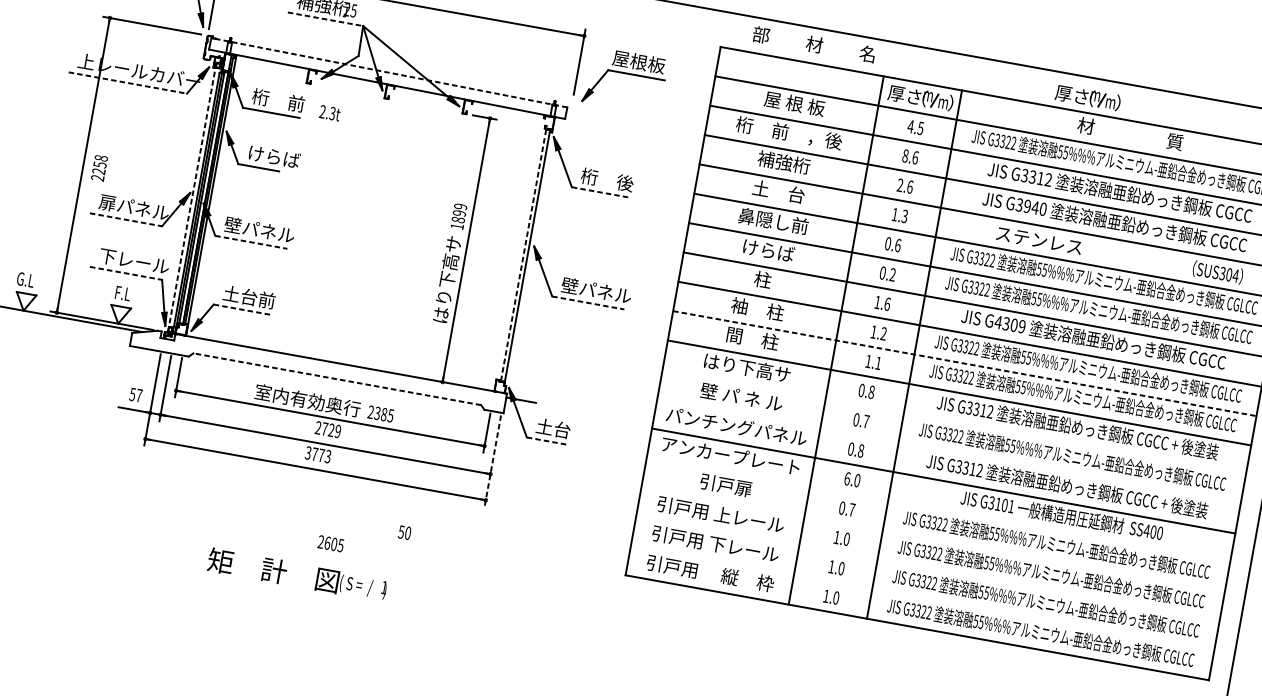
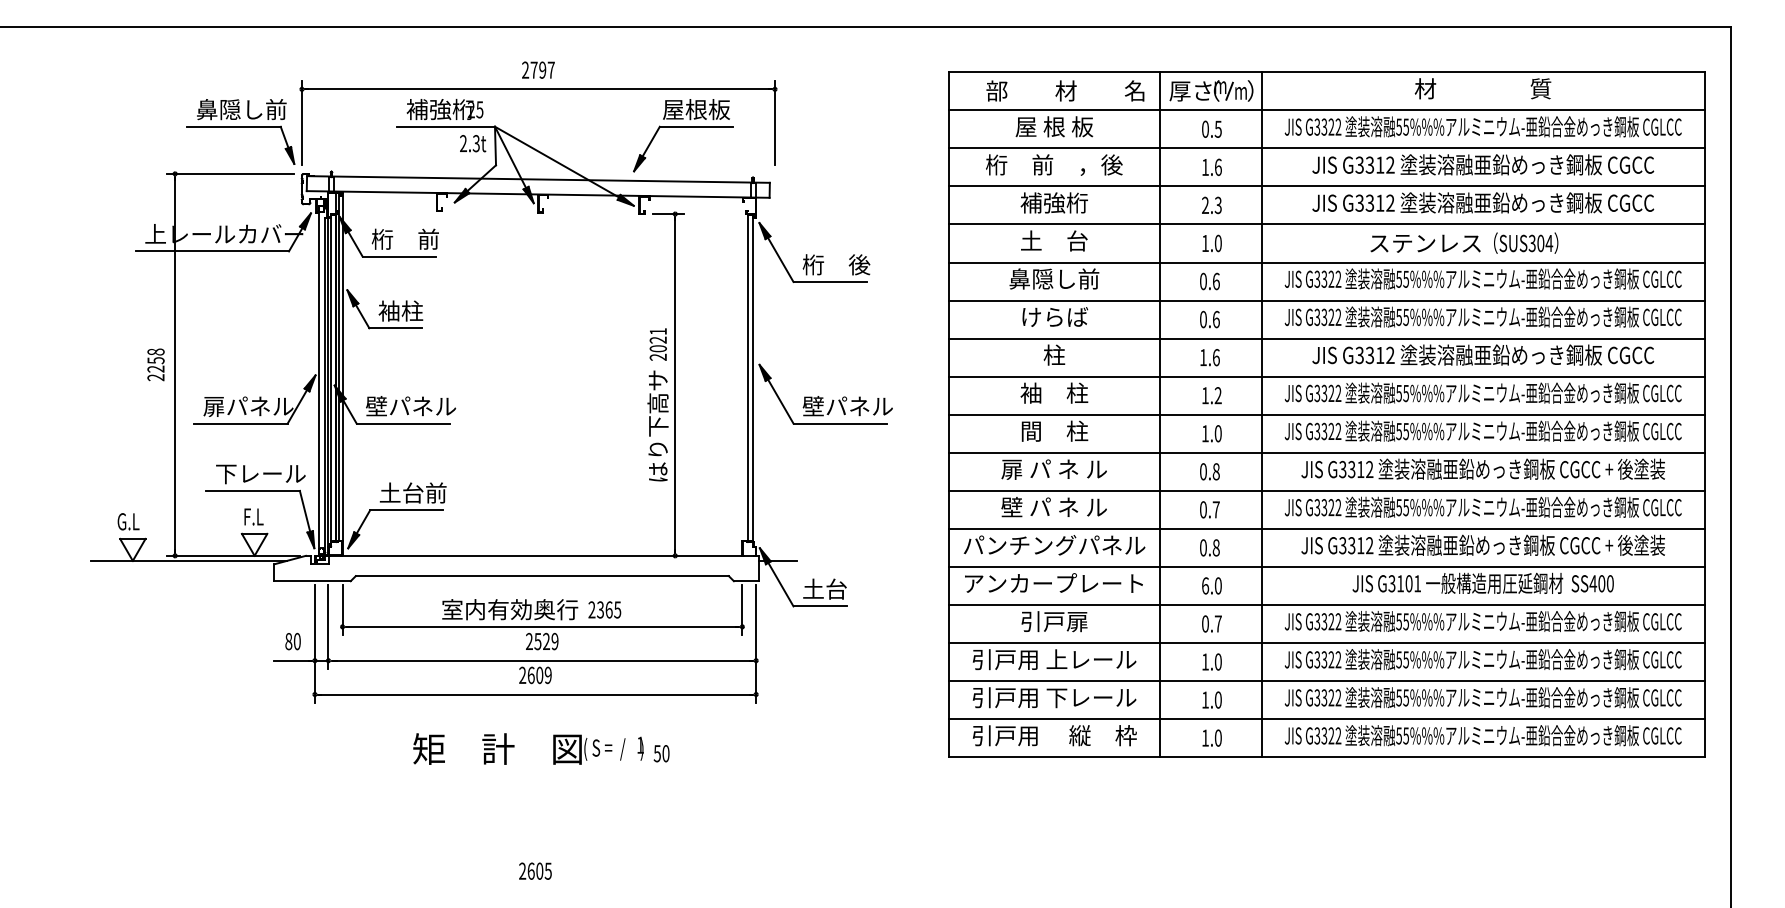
line: (325, 19) -> (446, 126), dashed -> solid
text: (814, 44) -> (1065, 90), moved
line: (388, 72) -> (537, 179), dashed -> solid
part: (626, 74) -> (683, 127), moved
line: (127, 83) -> (212, 251), dashed -> solid
part: (1088, 97) -> (1421, 52), removed
text: (330, 113) -> (473, 143), moved
text: (910, 126) -> (1205, 128), 4.5 -> 0.5
text: (274, 156) -> (412, 310), けらば -> 袖柱
text: (905, 156) -> (1205, 167), 8.6 -> 1.6
text: (99, 167) -> (155, 364), moved
text: (909, 187) -> (1217, 205), 2.6 -> 2.3
line: (600, 192) -> (830, 282), dashed -> solid
line: (192, 196) -> (319, 379), dashed -> solid
text: (1034, 207) -> (1379, 202), G3940 -> G3312
text: (458, 216) -> (657, 344), 1899 -> 2021
text: (904, 216) -> (1217, 243), 1.3 -> 1.0
line: (125, 219) -> (240, 423), dashed -> solid
text: (1039, 240) -> (1425, 243), moved
line: (251, 242) -> (403, 423), dashed -> solid
line: (523, 254) -> (748, 377), dashed -> solid
text: (1218, 272) -> (1526, 242), moved
line: (126, 273) -> (253, 490), dashed -> solid
text: (892, 274) -> (1215, 319), 0.2 -> 0.6
line: (588, 302) -> (840, 423), dashed -> solid
line: (241, 309) -> (406, 510), dashed -> solid
text: (1009, 324) -> (1374, 355), G4309 -> G3312
text: (877, 362) -> (1217, 433), 1.1 -> 1.0
line: (965, 363) -> (1327, 414), dashed -> solid
text: (747, 367) -> (1054, 468), はり下高サ -> 扉 パ ネ ル
line: (337, 379) -> (542, 576), dashed -> solid
text: (135, 395) -> (292, 641), 57 -> 80
text: (383, 414) -> (608, 609), 2385 -> 2365
line: (954, 422) -> (1326, 490), added
text: (324, 429) -> (537, 641), 2729 -> 2529
line: (547, 441) -> (820, 606), dashed -> solid
line: (948, 451) -> (1326, 528), added
text: (318, 454) -> (535, 675), 3773 -> 2609
line: (493, 461) -> (756, 644), dashed -> solid
line: (938, 509) -> (1326, 604), added
line: (932, 540) -> (1326, 643), added
text: (331, 543) -> (535, 870), moved
line: (927, 569) -> (1326, 681), added
text: (297, 574) -> (528, 748), moved
line: (922, 598) -> (1326, 719), added

